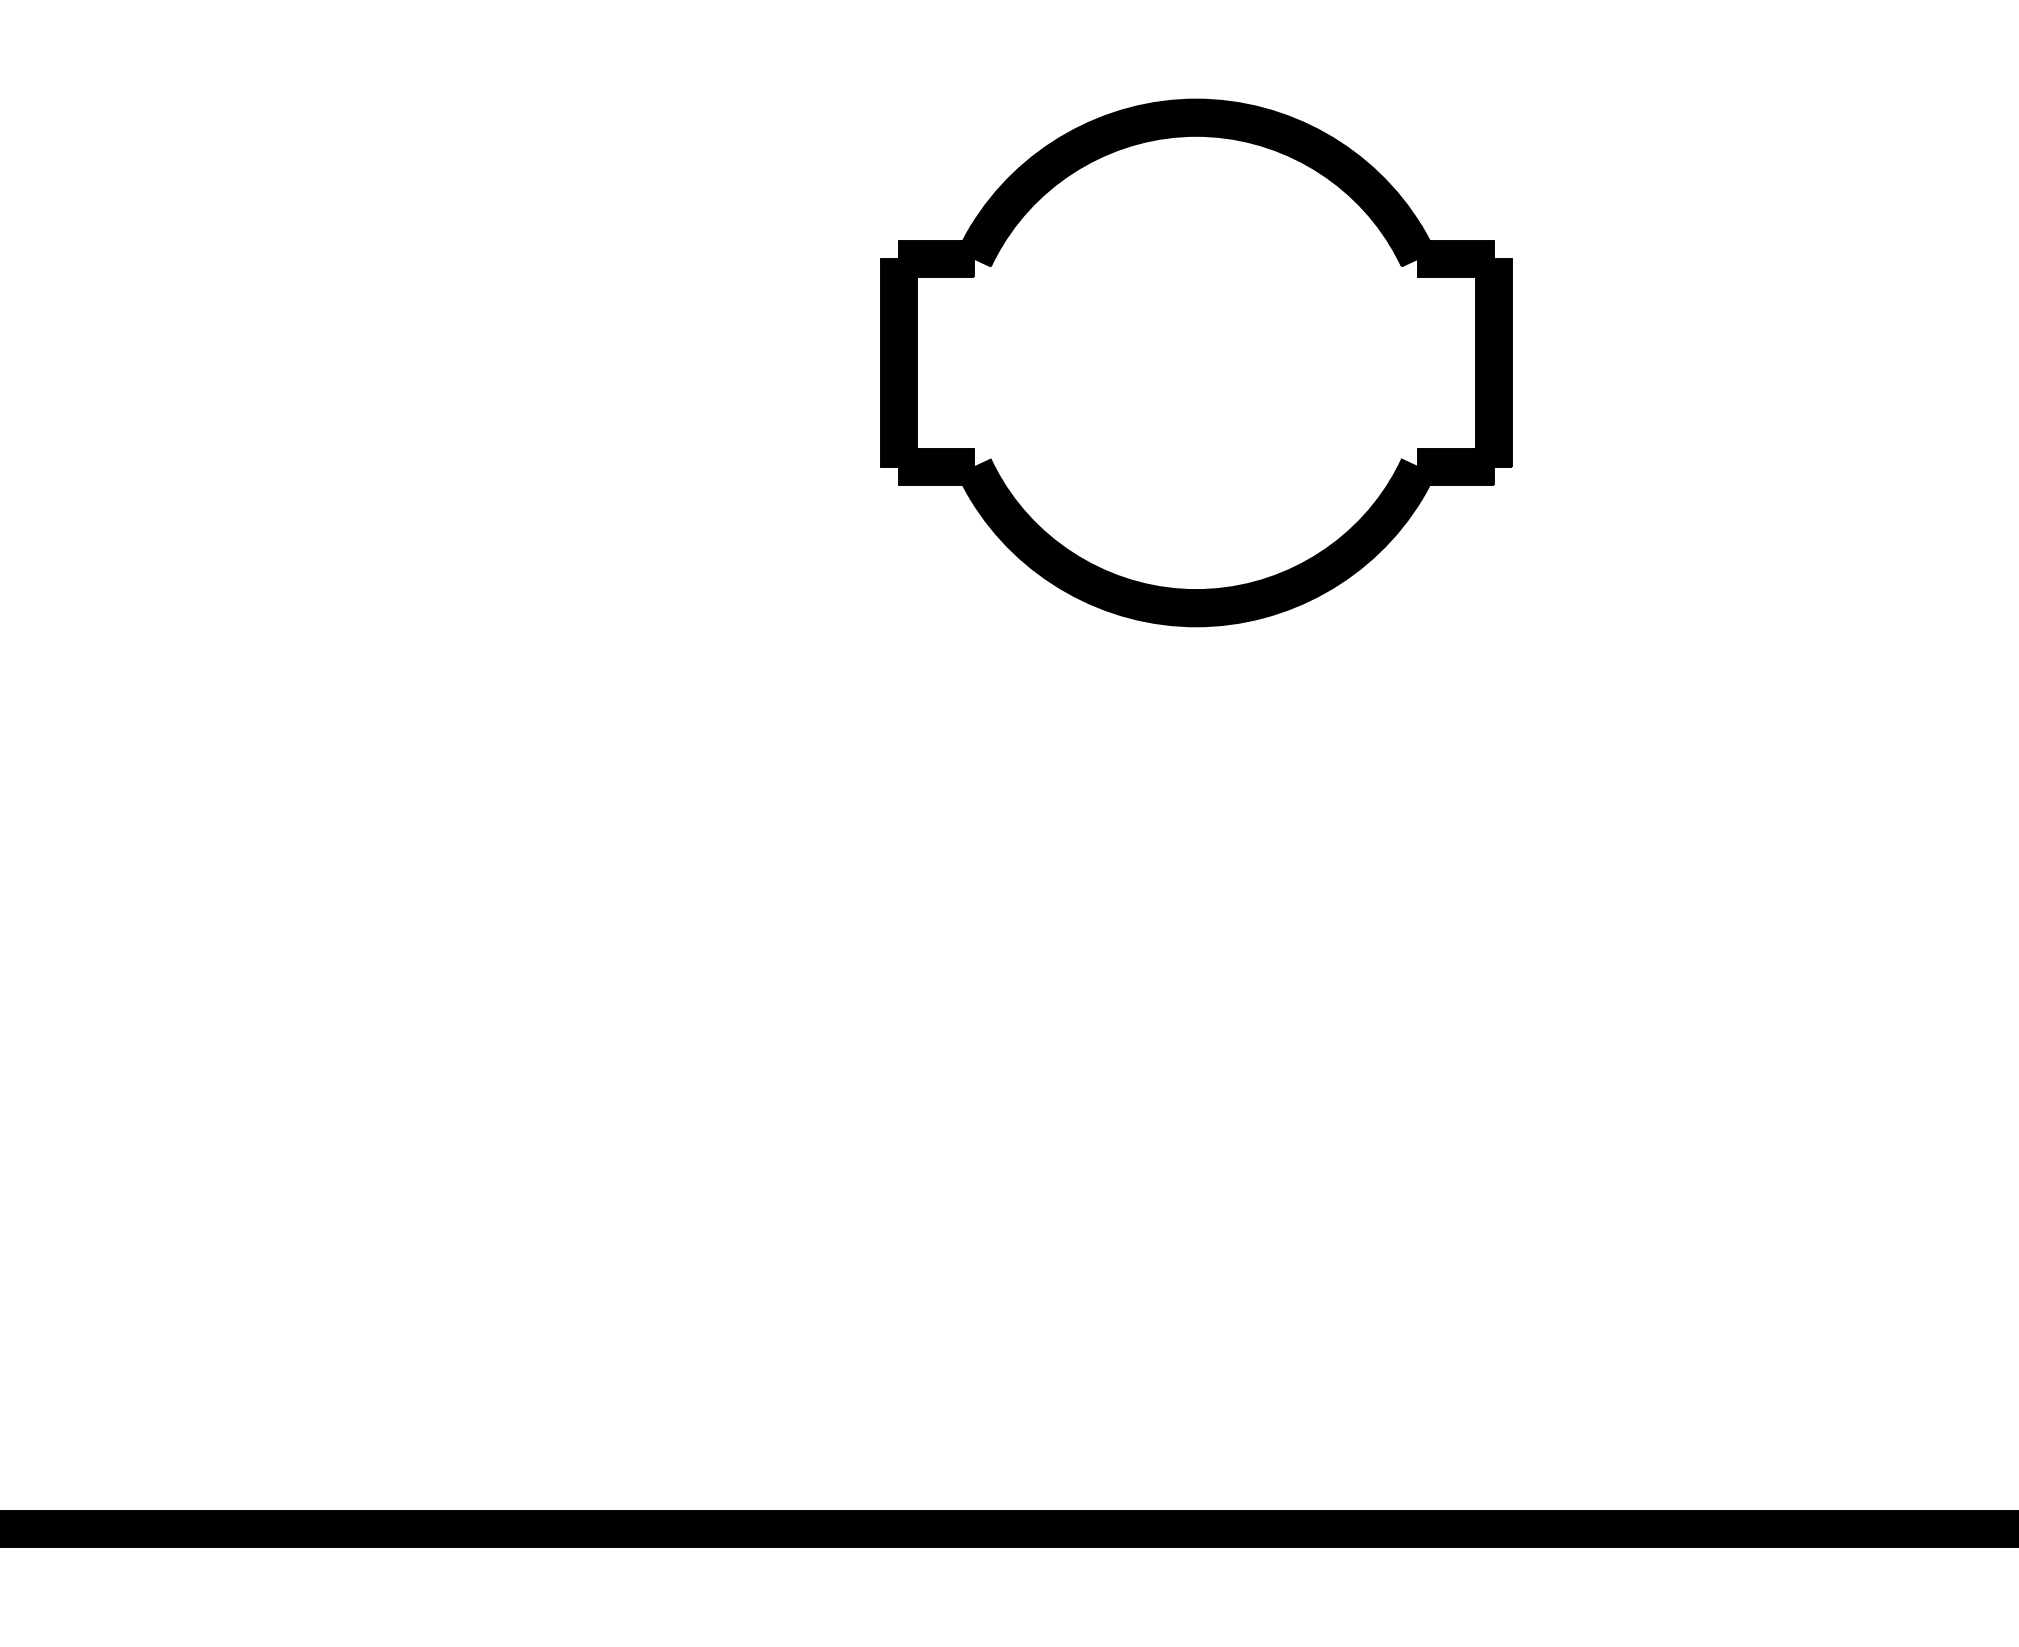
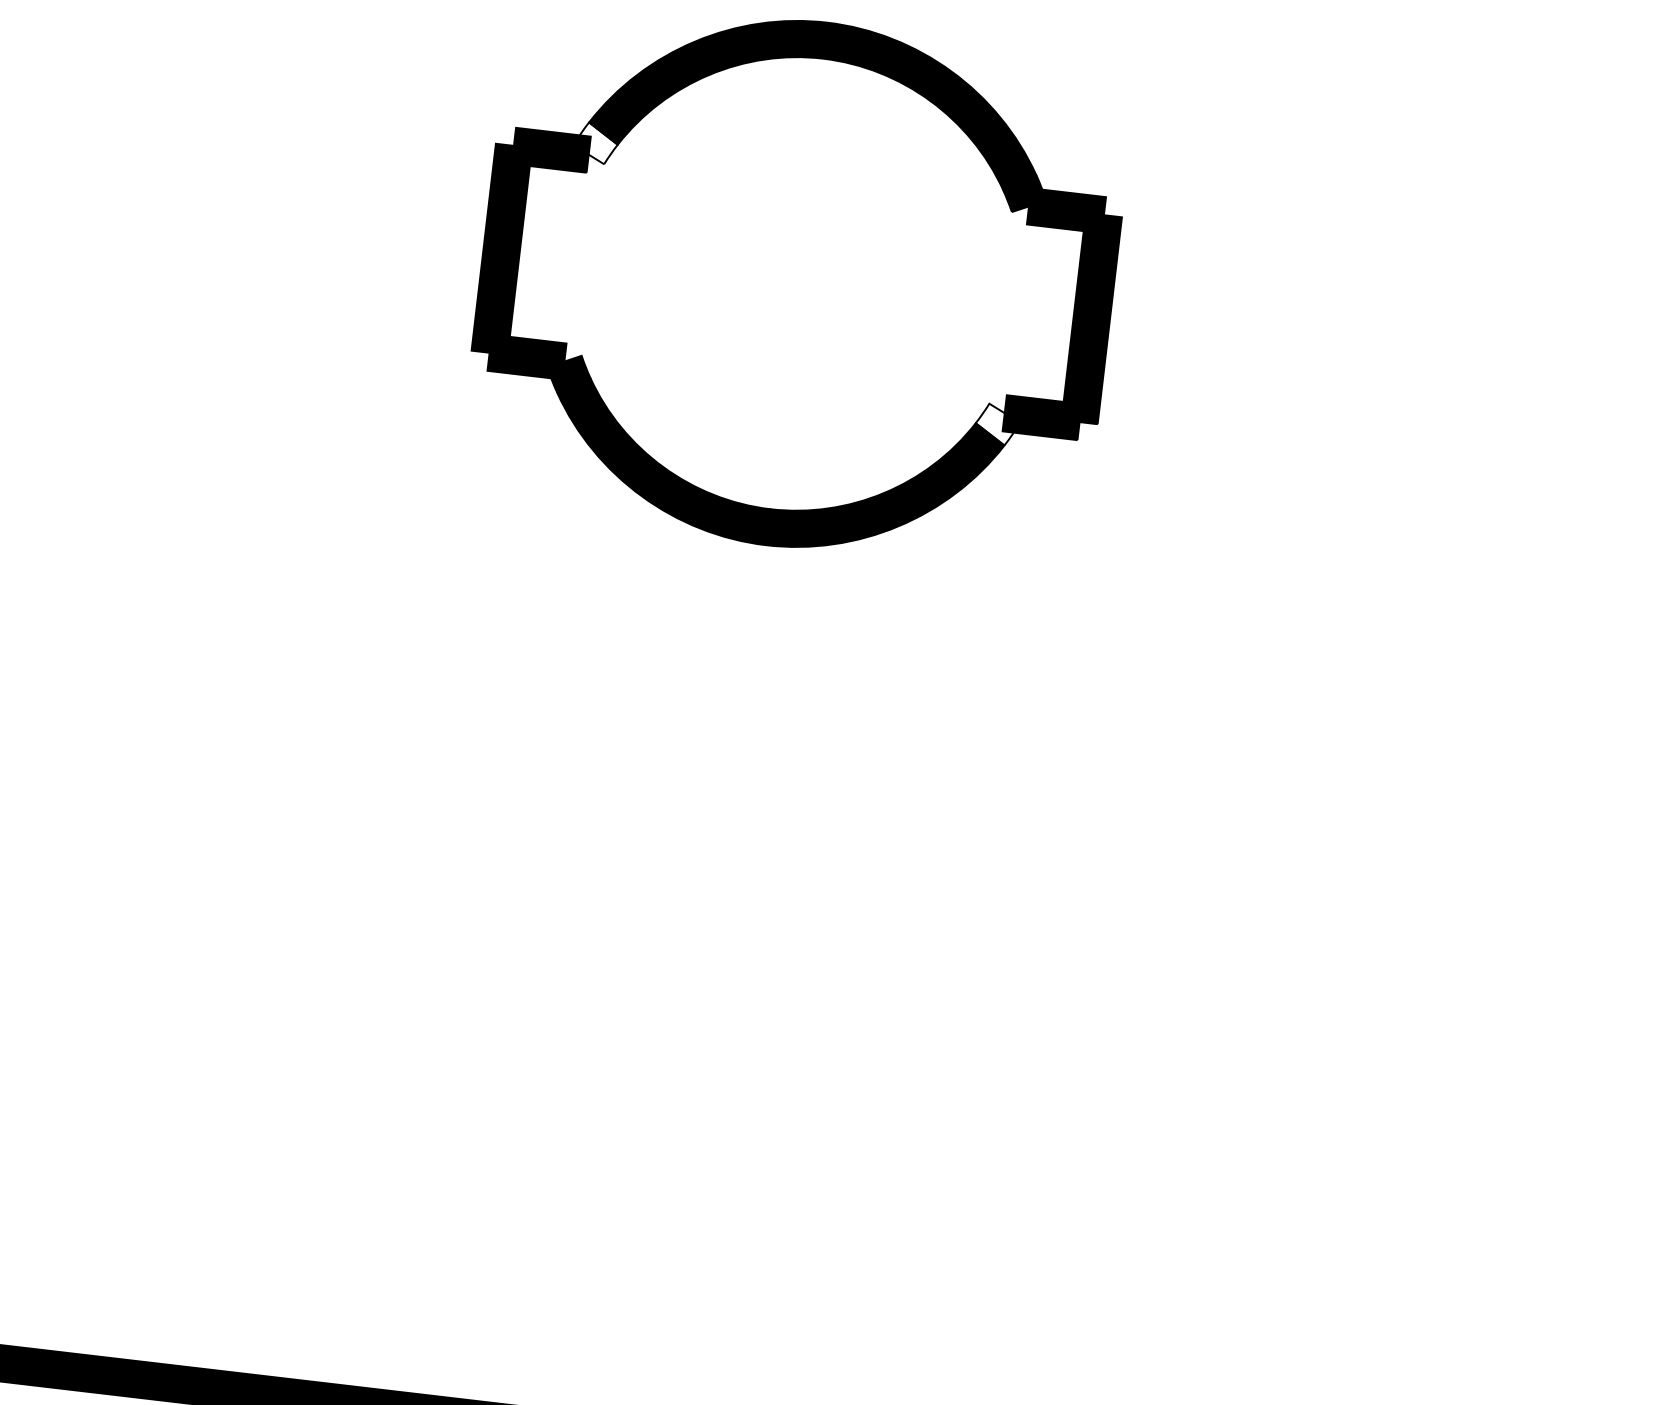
fill: (979, 246) -> (595, 143), removed
fill: (1412, 479) -> (997, 424), removed

